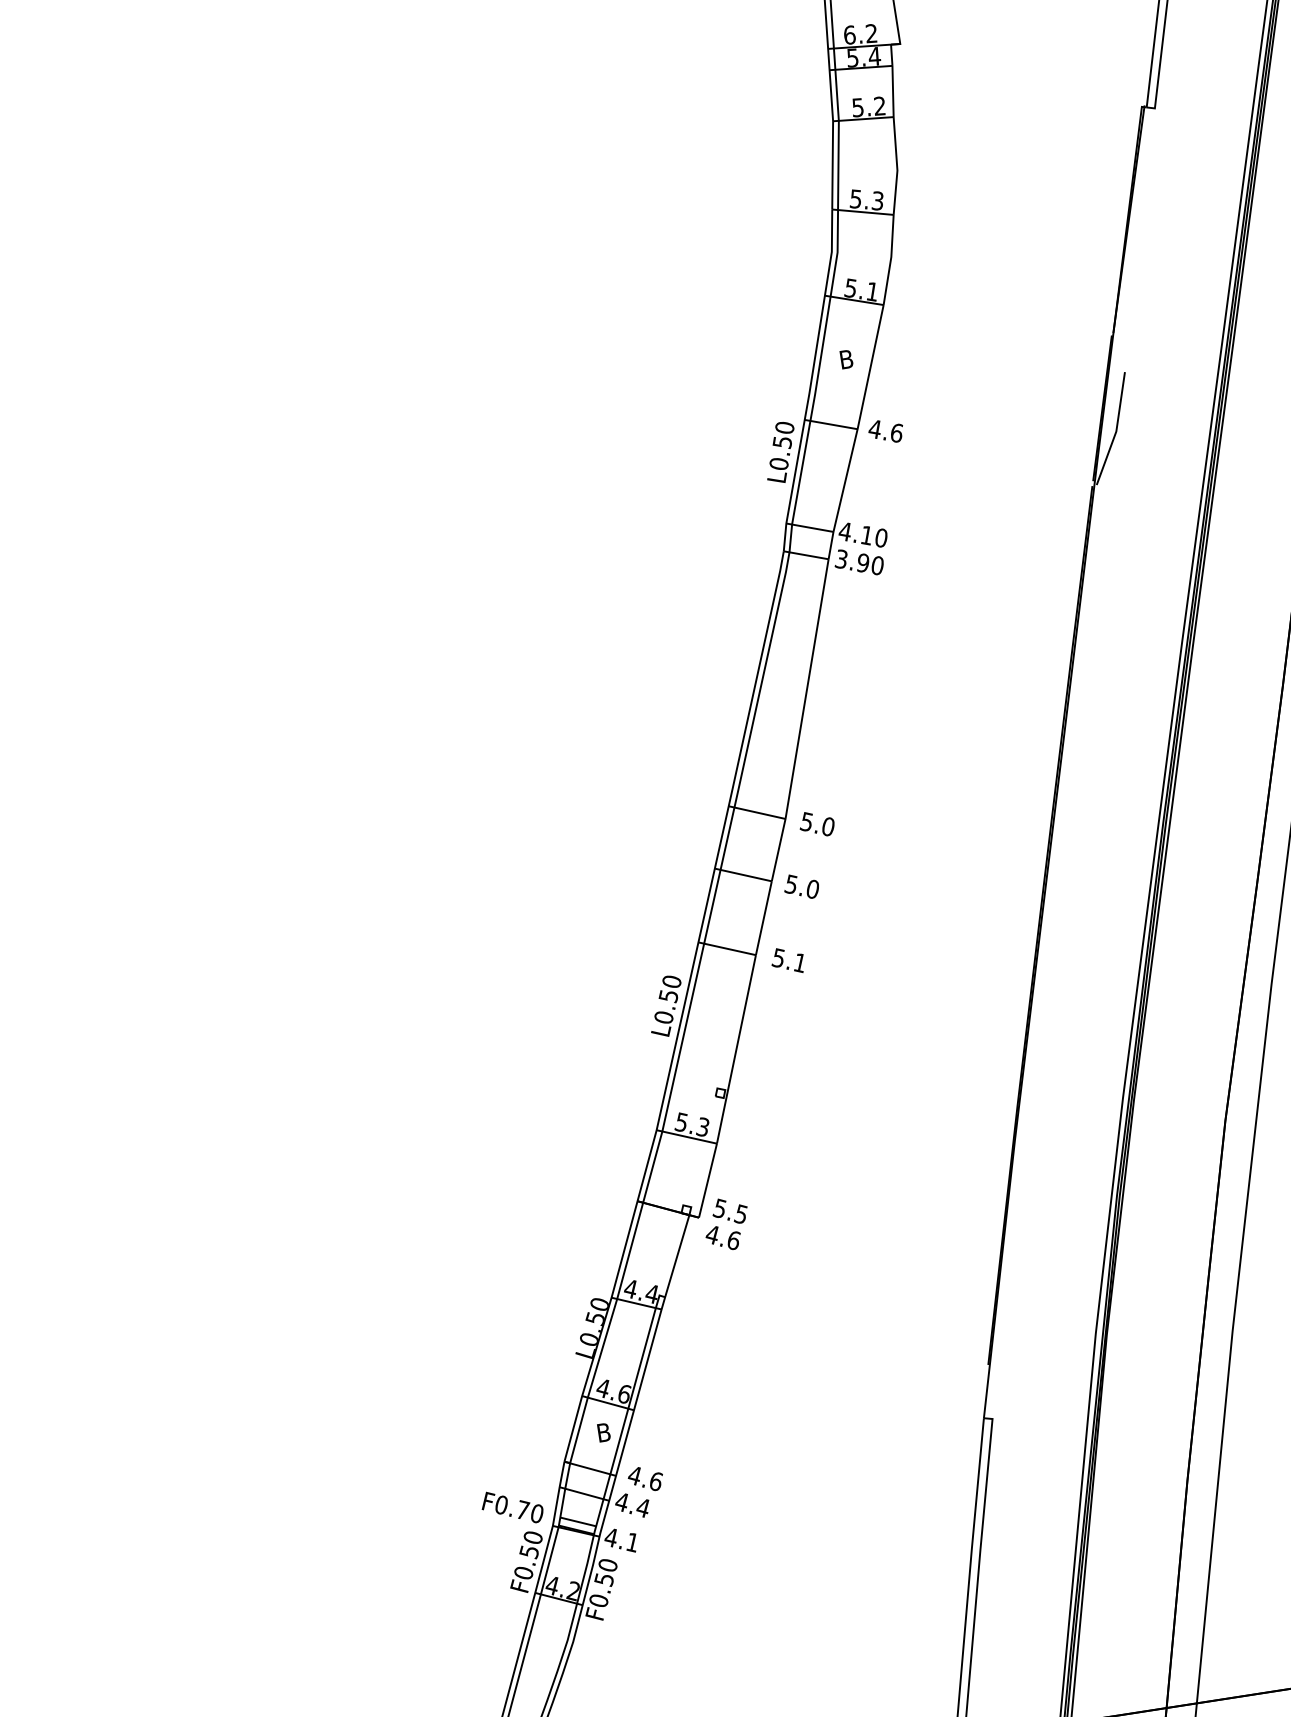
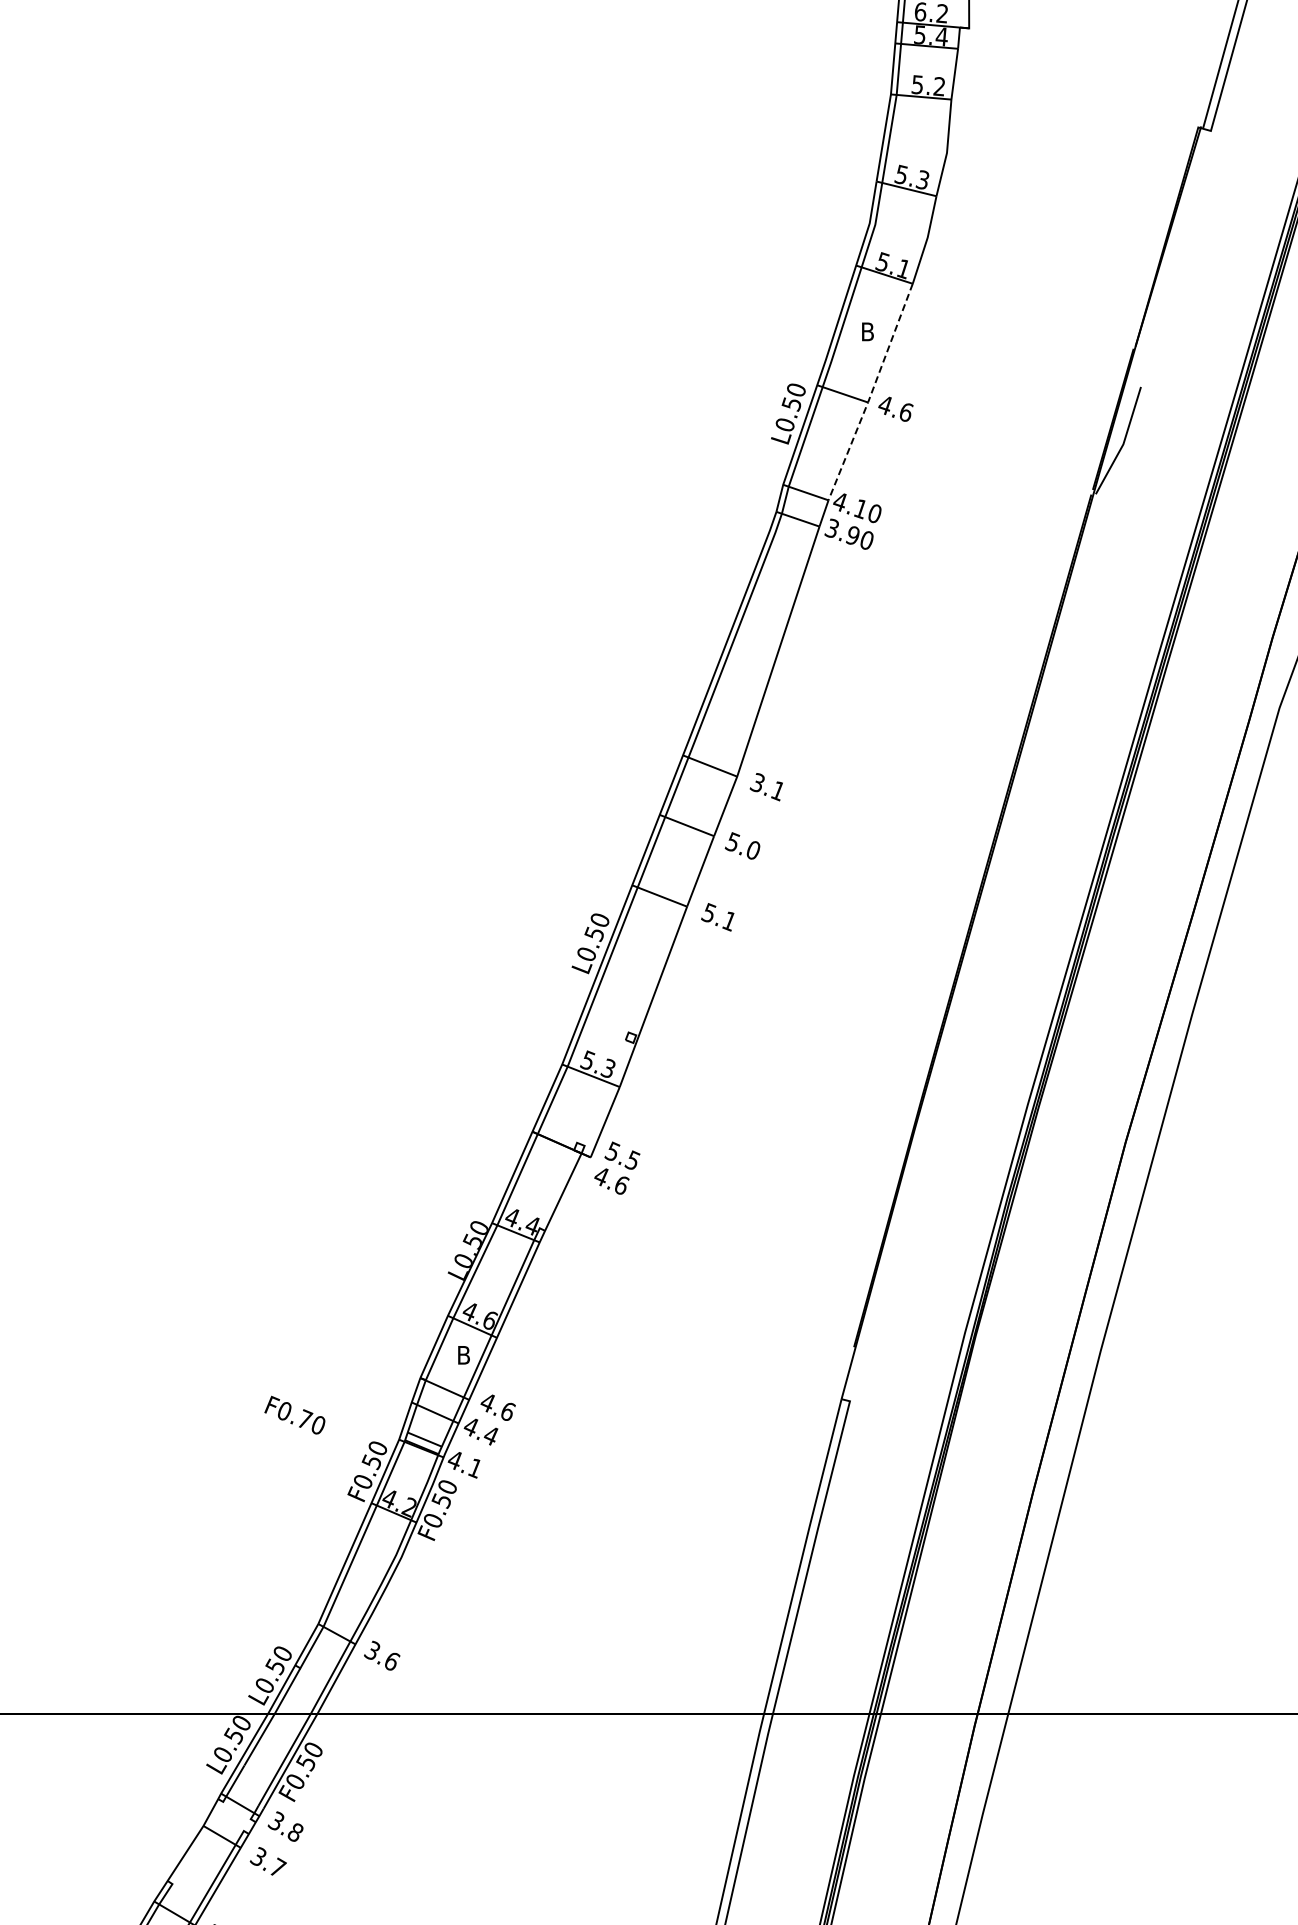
line: (859, 419) -> (871, 393), solid -> dashed
text: (818, 823) -> (769, 786), 5.0 -> 3.1
text: (511, 1506) -> (294, 1414), moved

